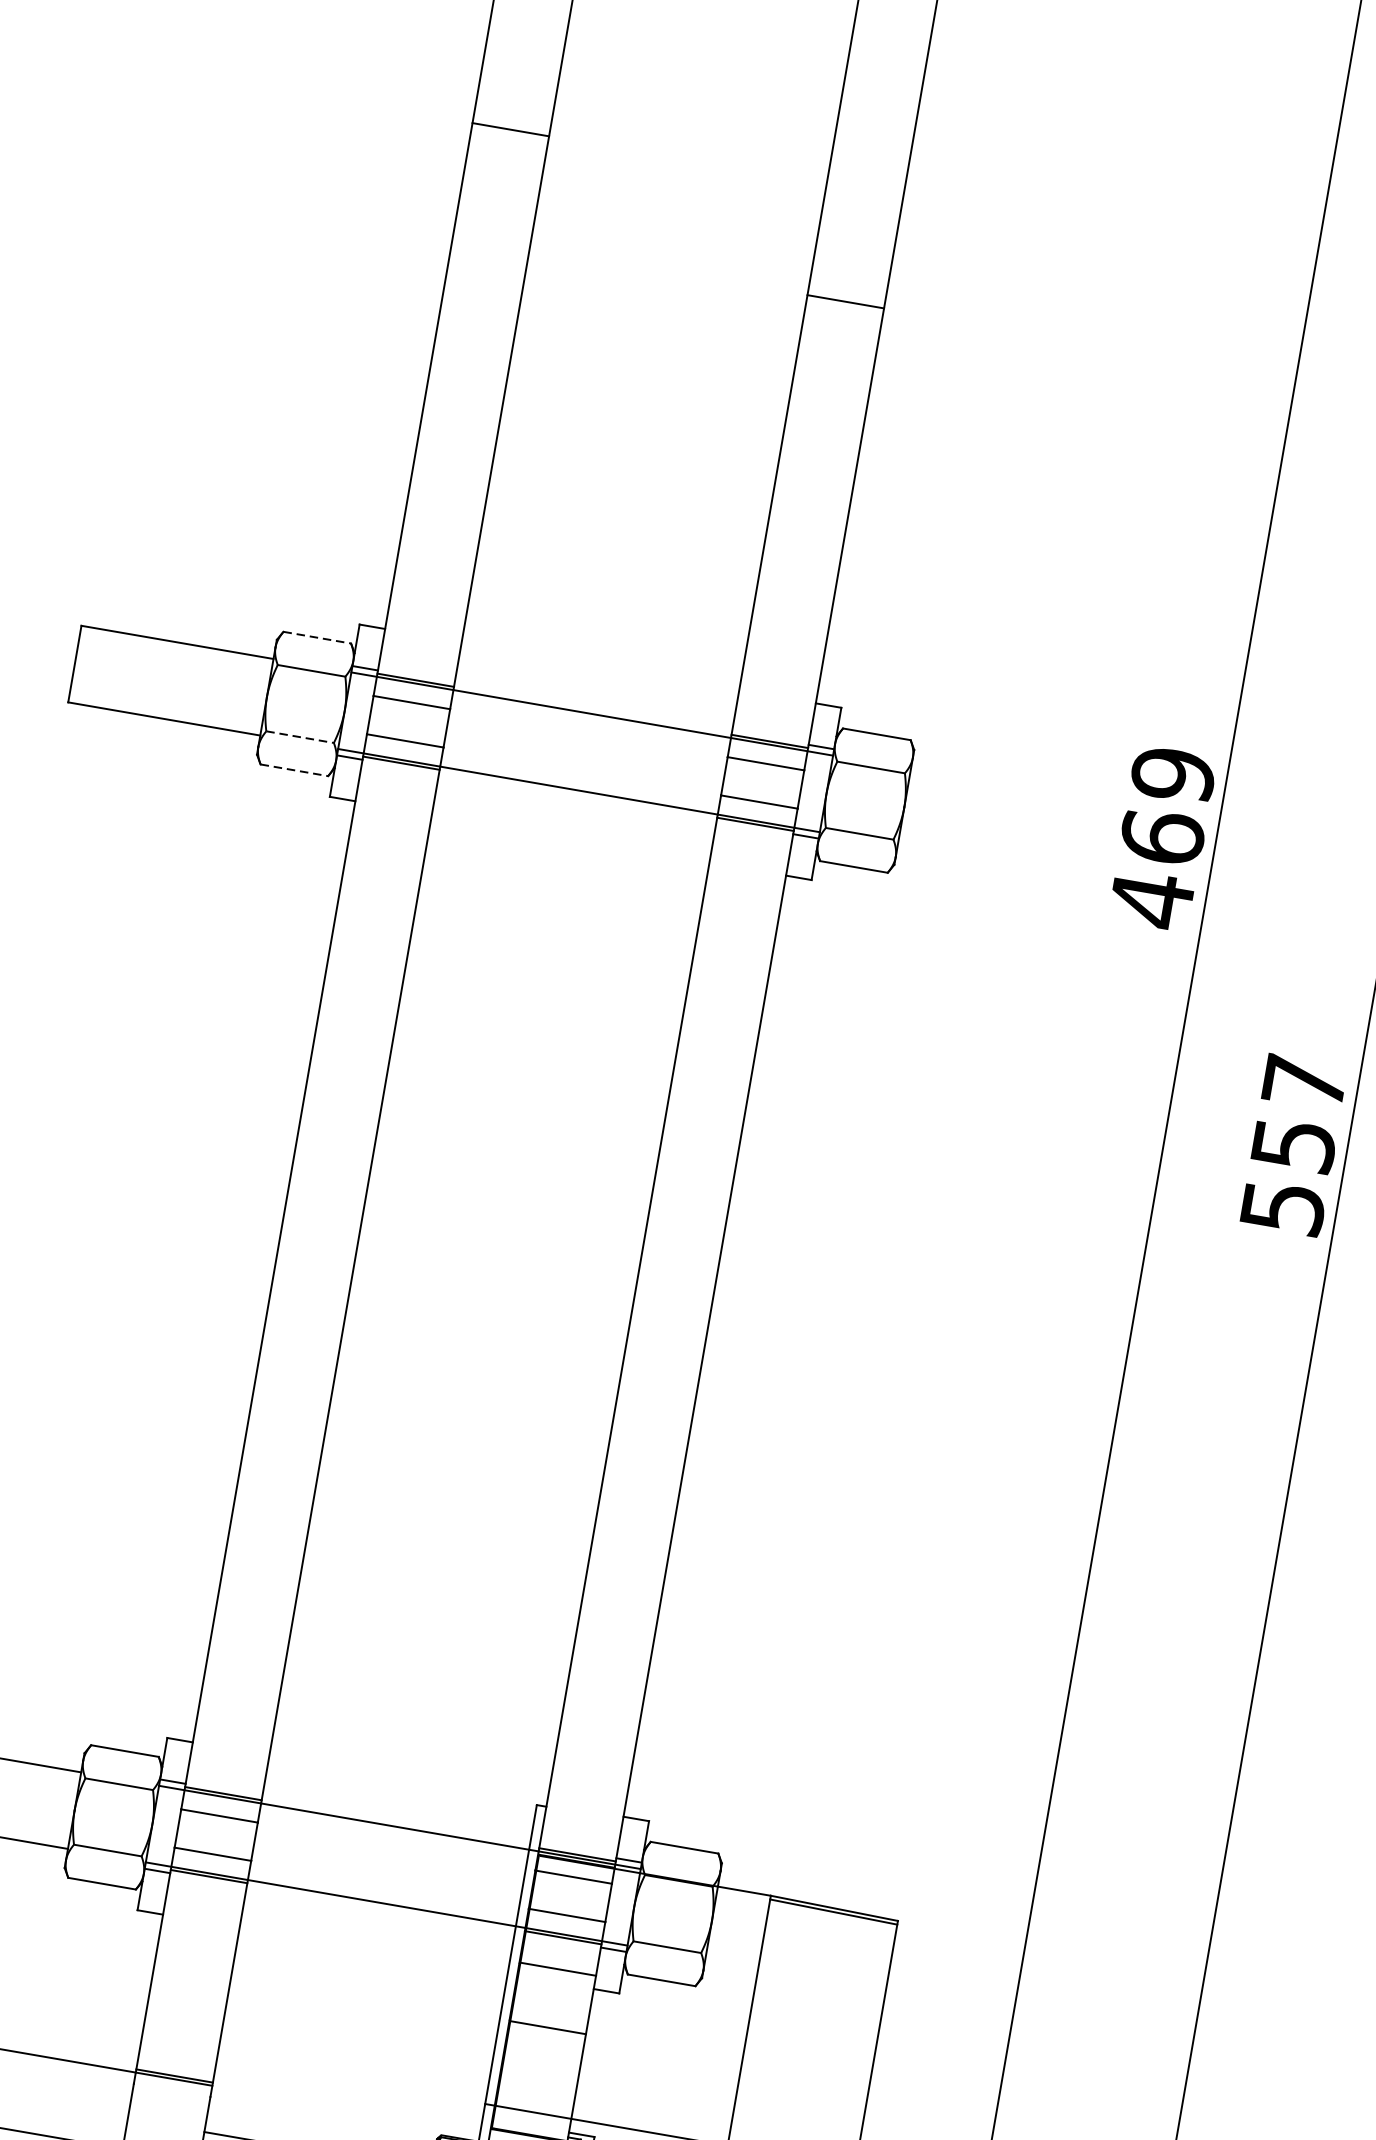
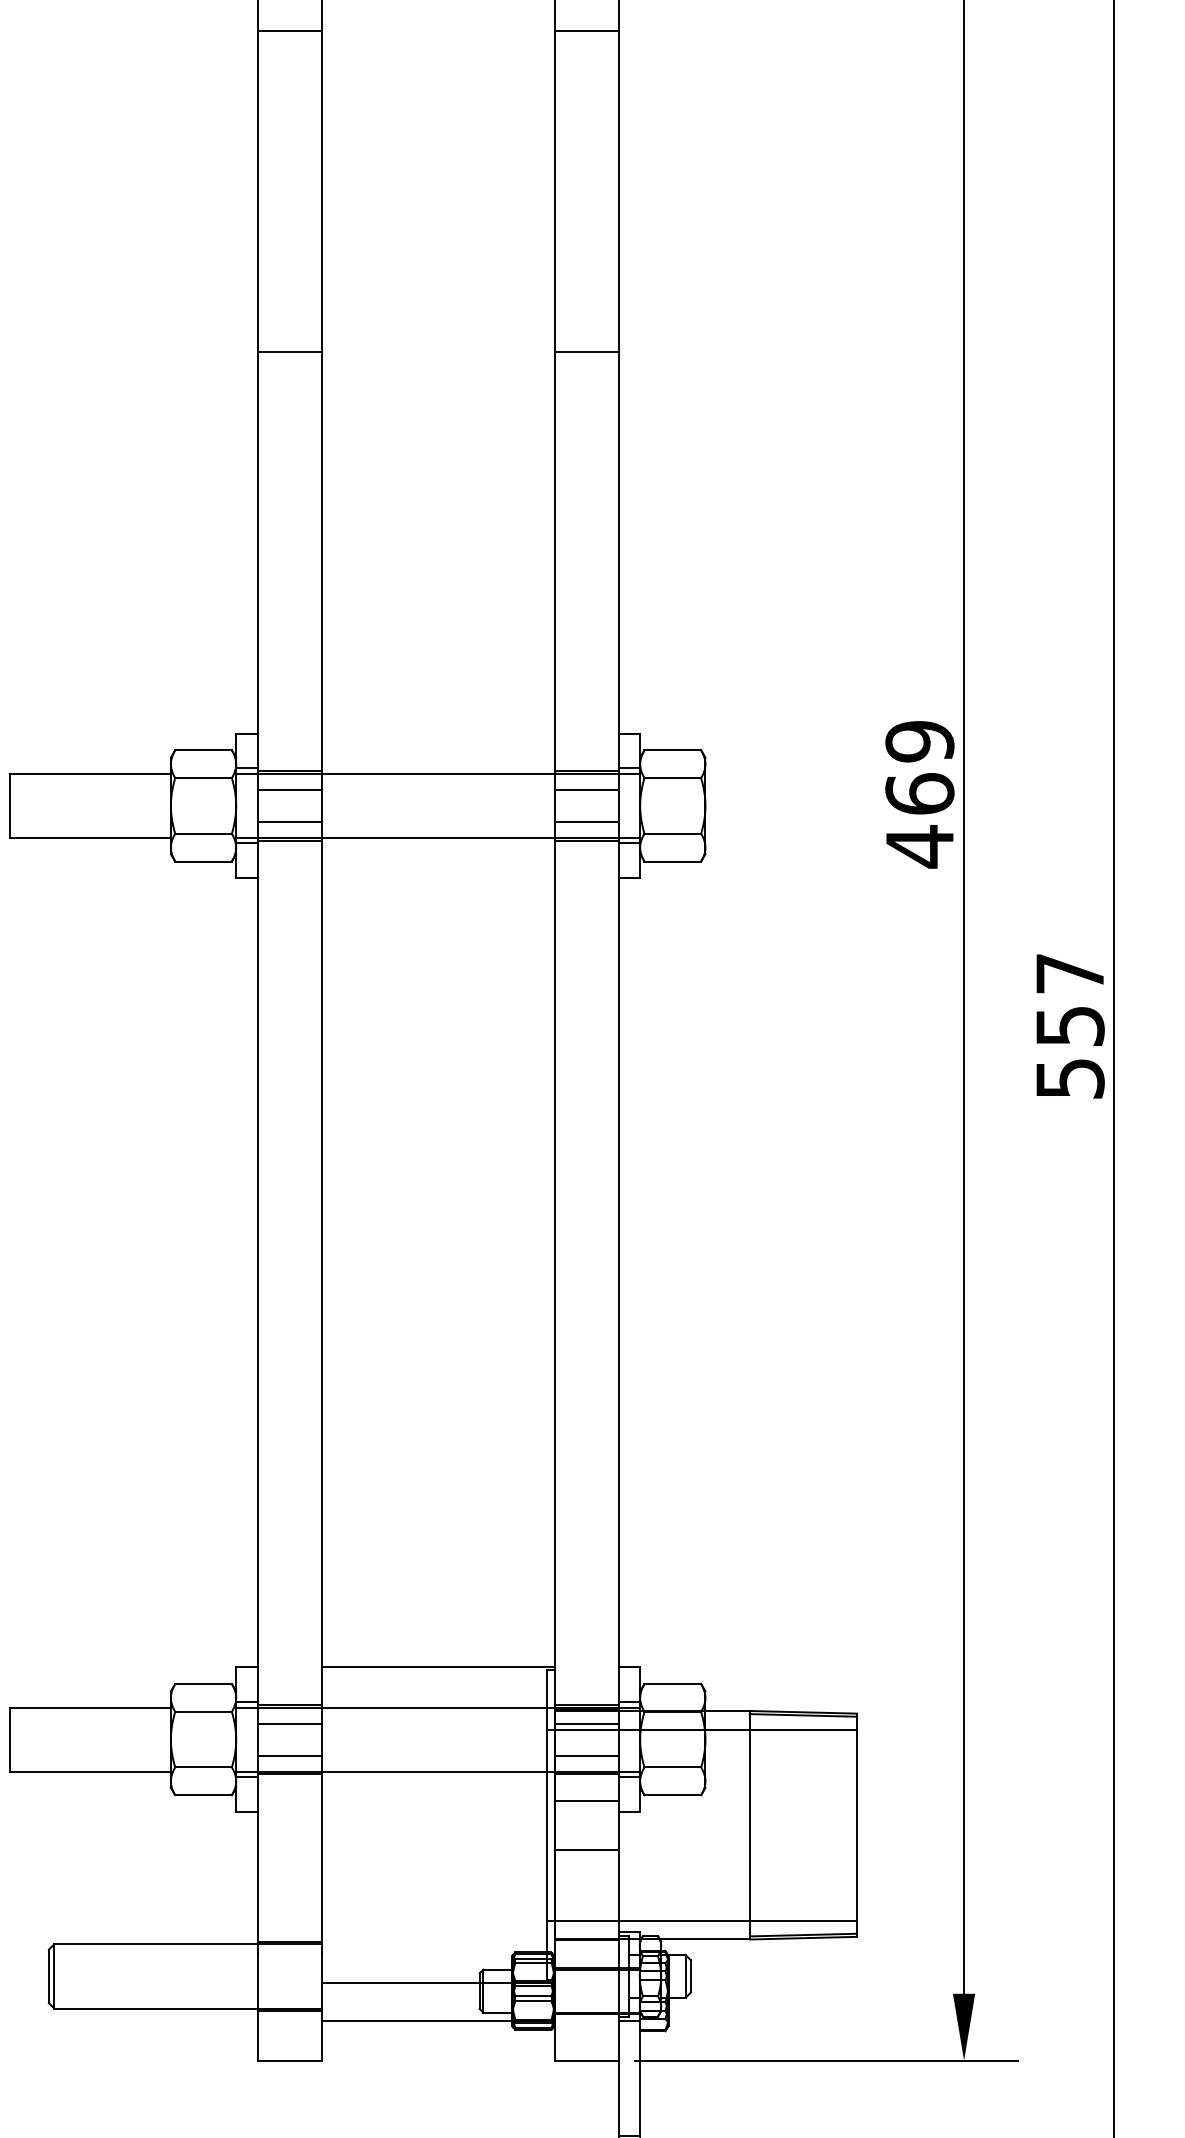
line: (510, 129) -> (289, 352), moved
line: (845, 301) -> (586, 352), moved
line: (318, 638) -> (204, 750), dashed -> solid
line: (301, 737) -> (204, 833), dashed -> solid
line: (295, 770) -> (204, 861), dashed -> solid
line: (407, 1779) -> (437, 1667), added
line: (709, 1907) -> (701, 1729), added

